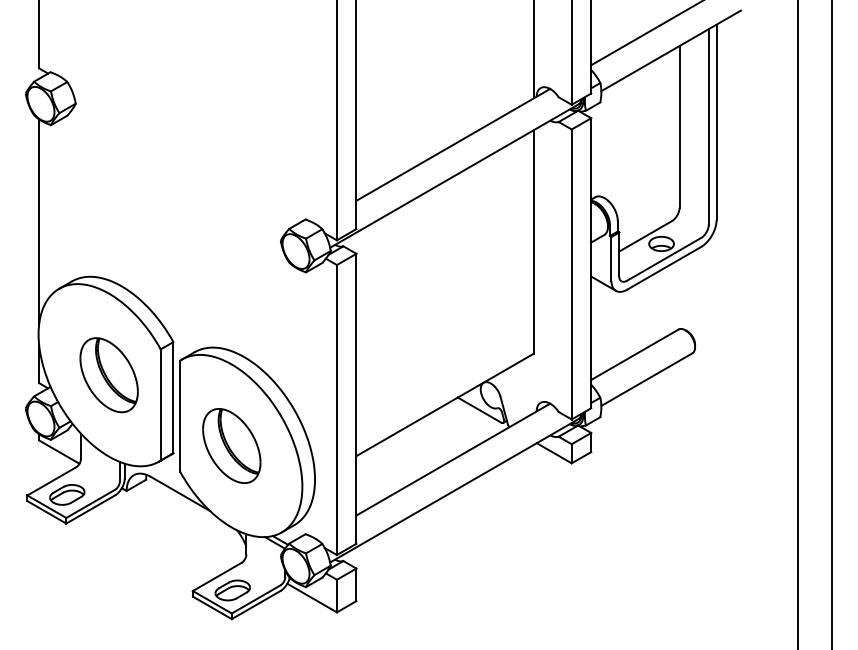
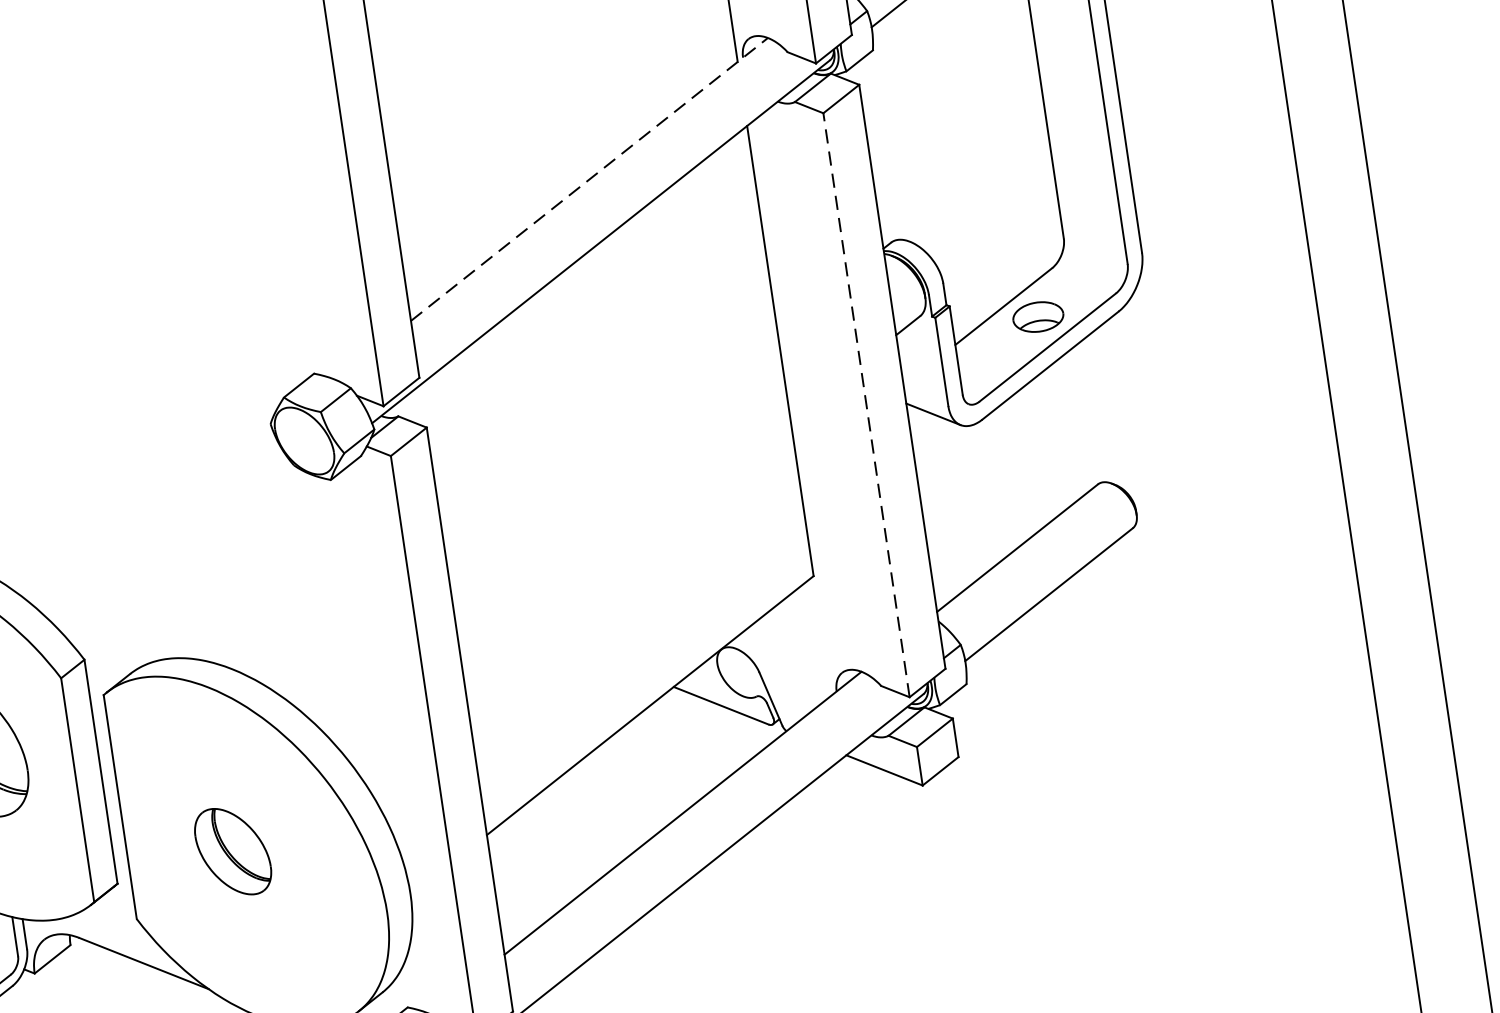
line: (453, 144) -> (589, 178), solid -> dashed
line: (571, 274) -> (866, 405), solid -> dashed
part: (231, 445) -> (232, 850), size x0.6

